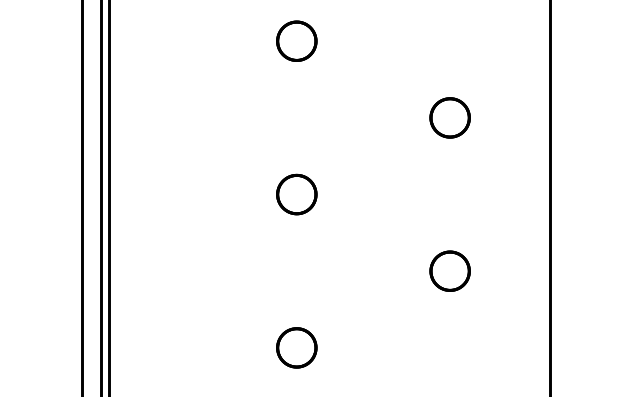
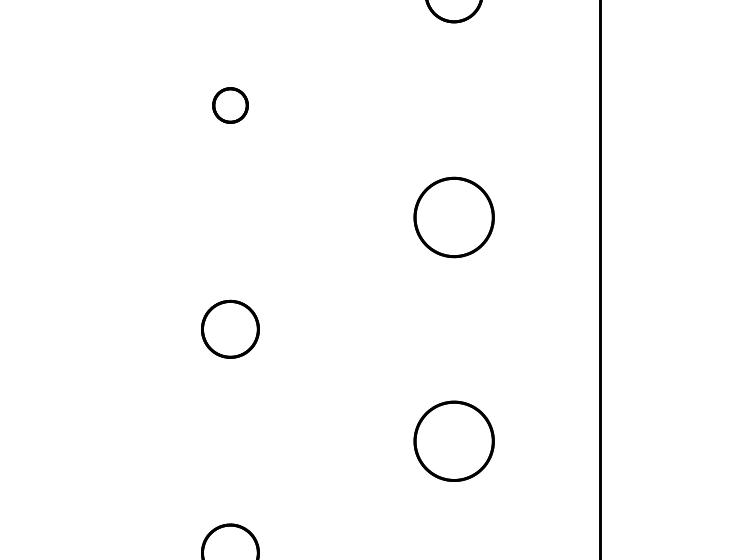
part: (296, 40) -> (229, 104), size x0.6
part: (449, 117) -> (453, 216), size x1.4
part: (449, 270) -> (453, 440), size x1.4

